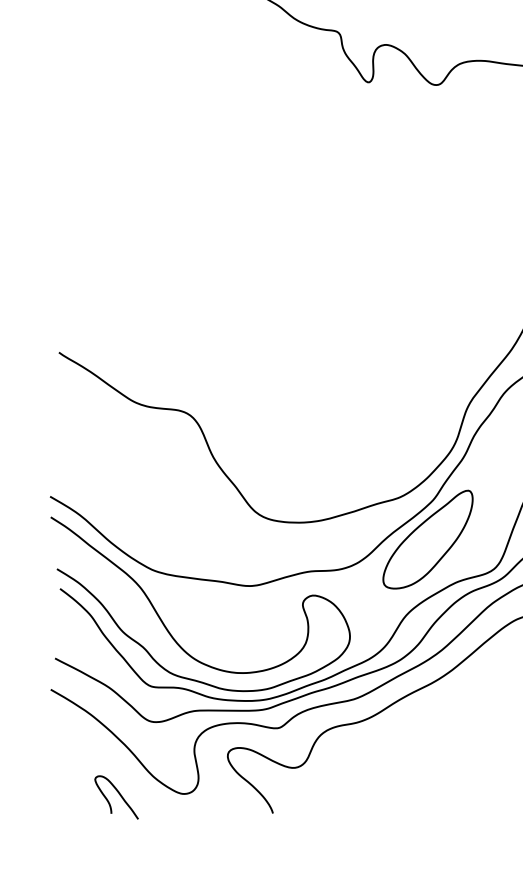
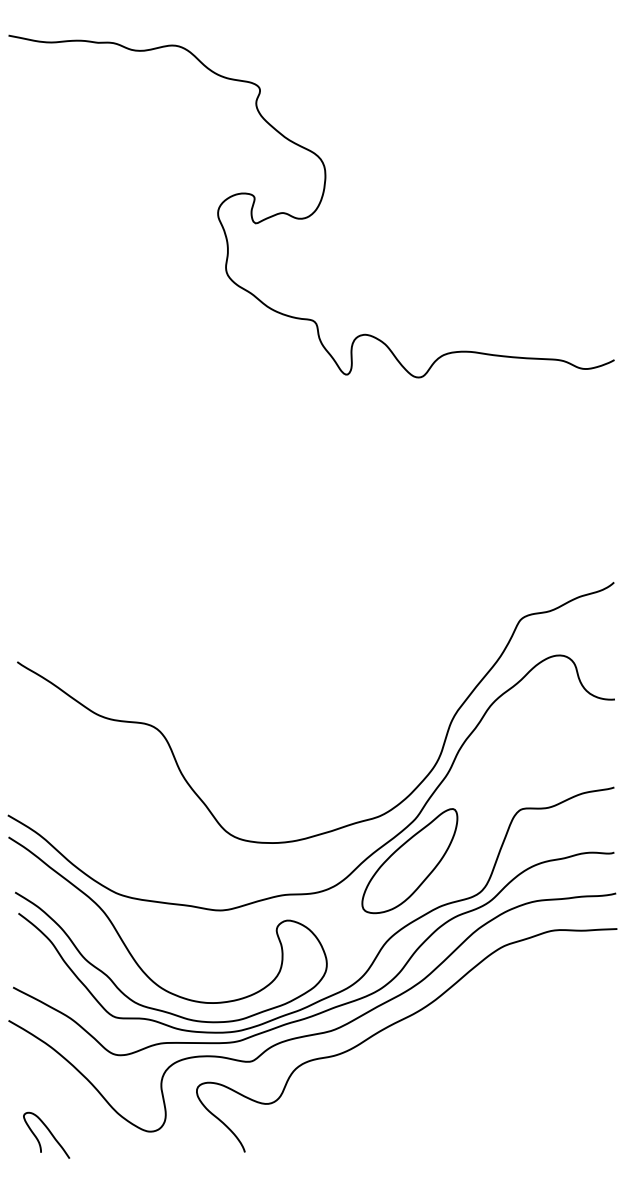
curve: (118, 793) -> (48, 1131), moved

